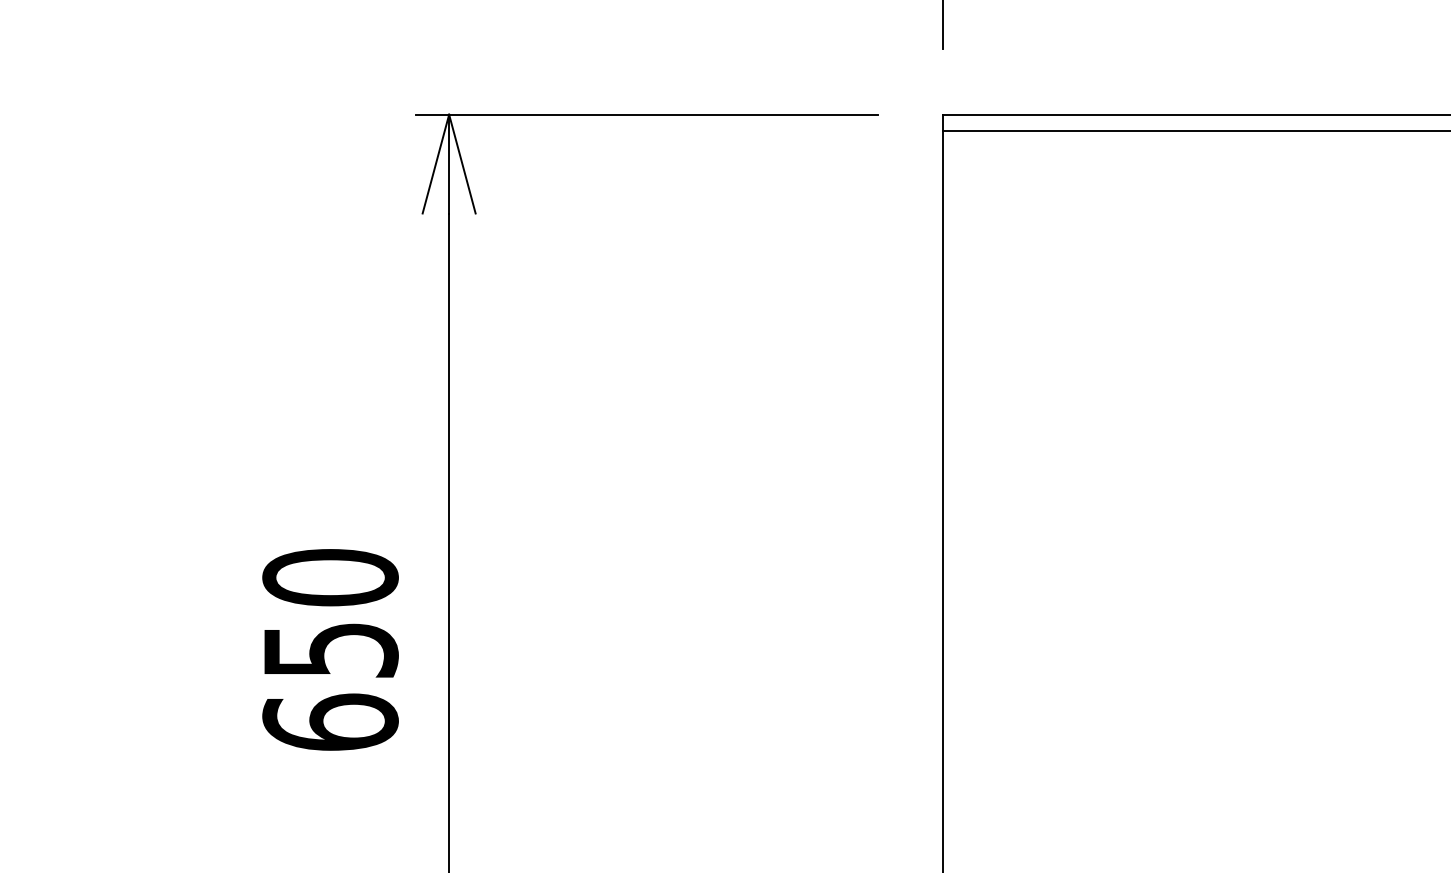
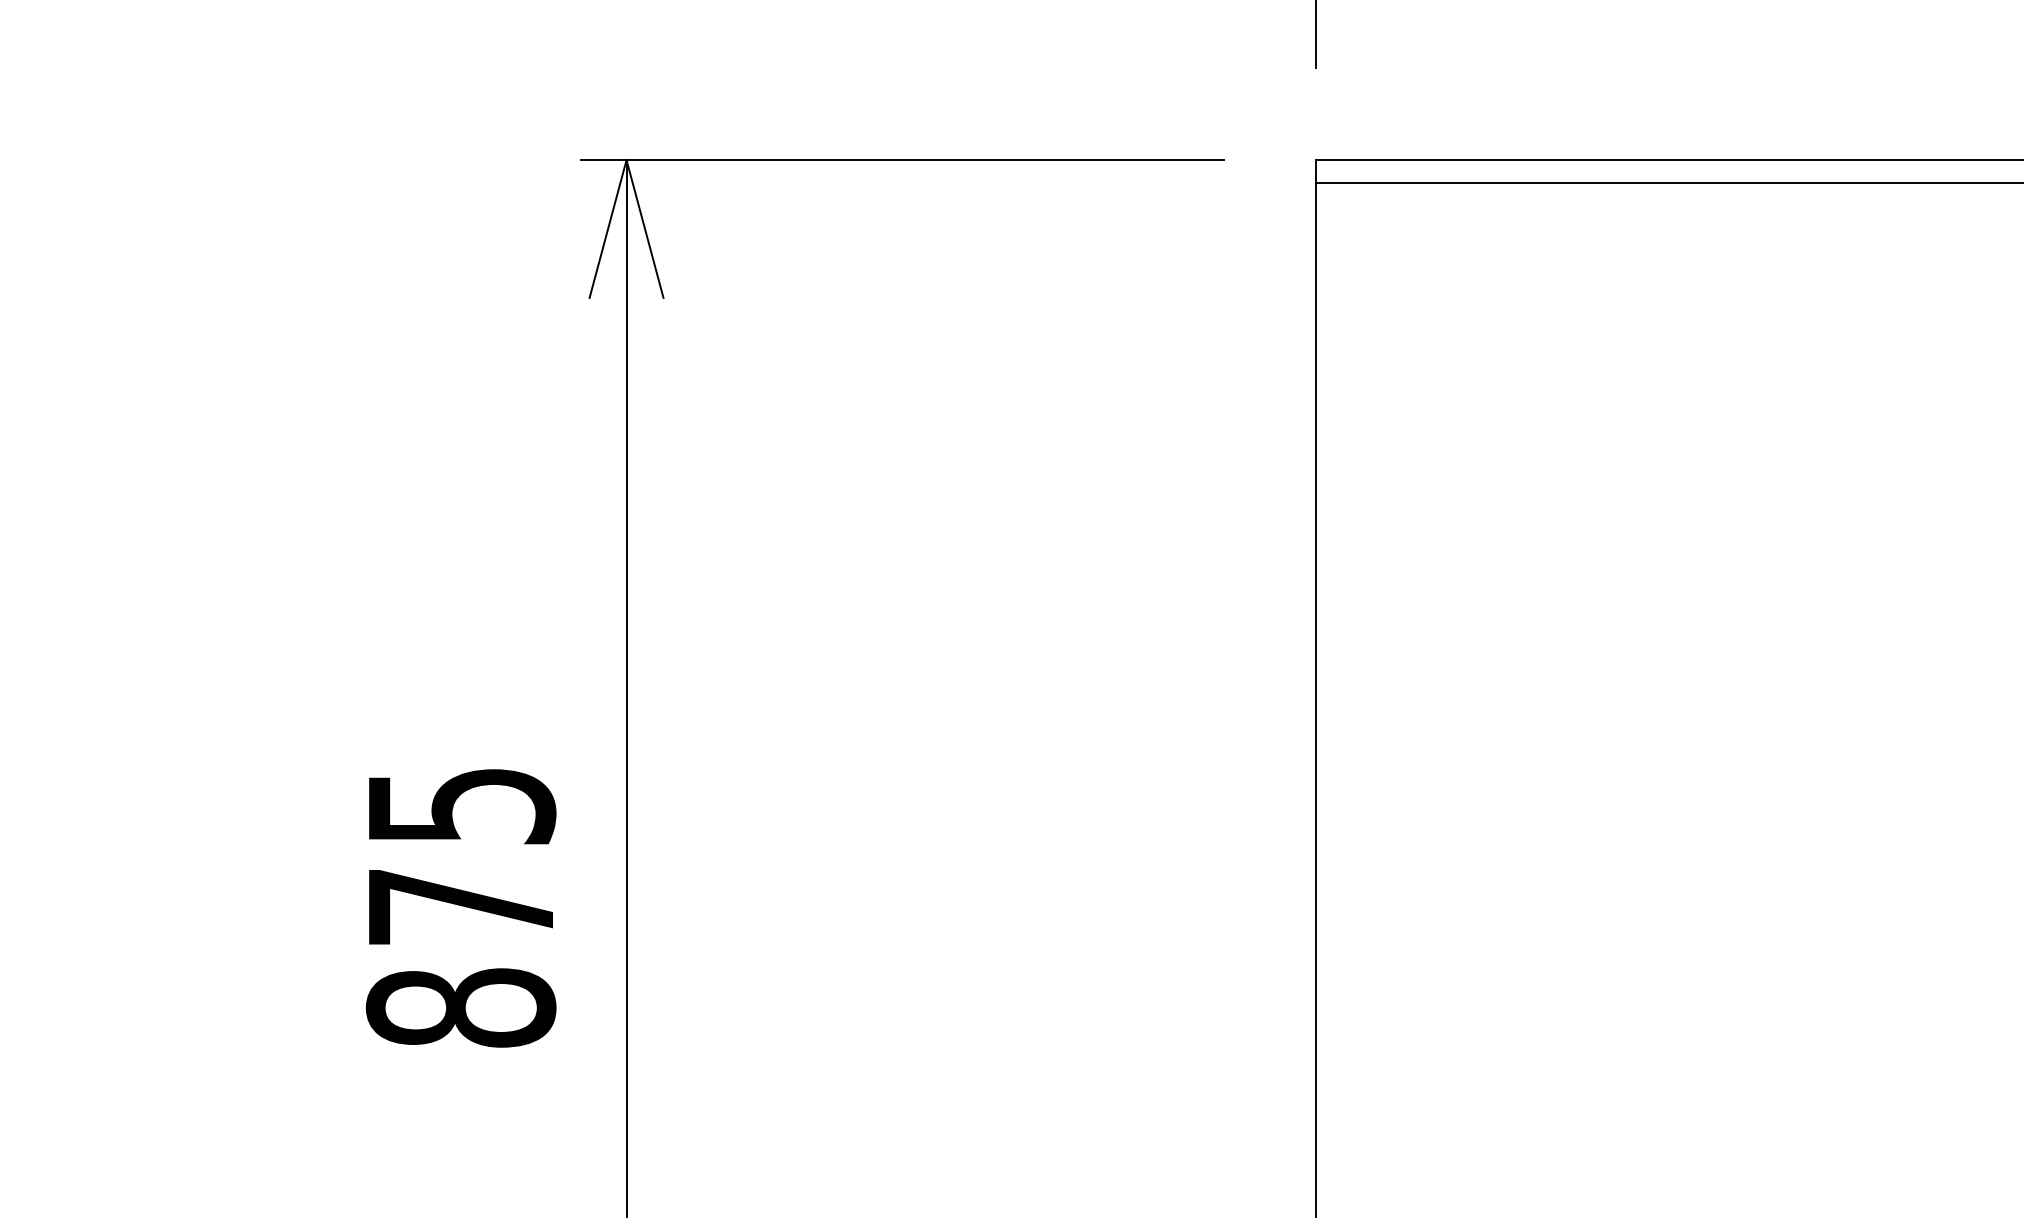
text: (330, 649) -> (461, 906), 650 -> 875

